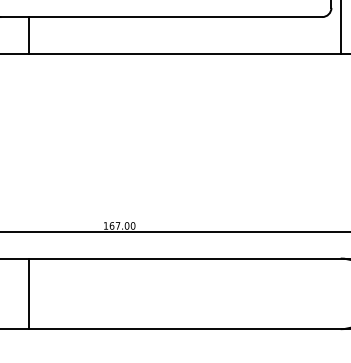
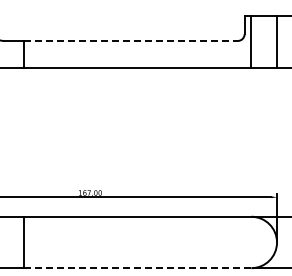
line: (176, 16) -> (131, 40), solid -> dashed
line: (185, 329) -> (138, 268), solid -> dashed

